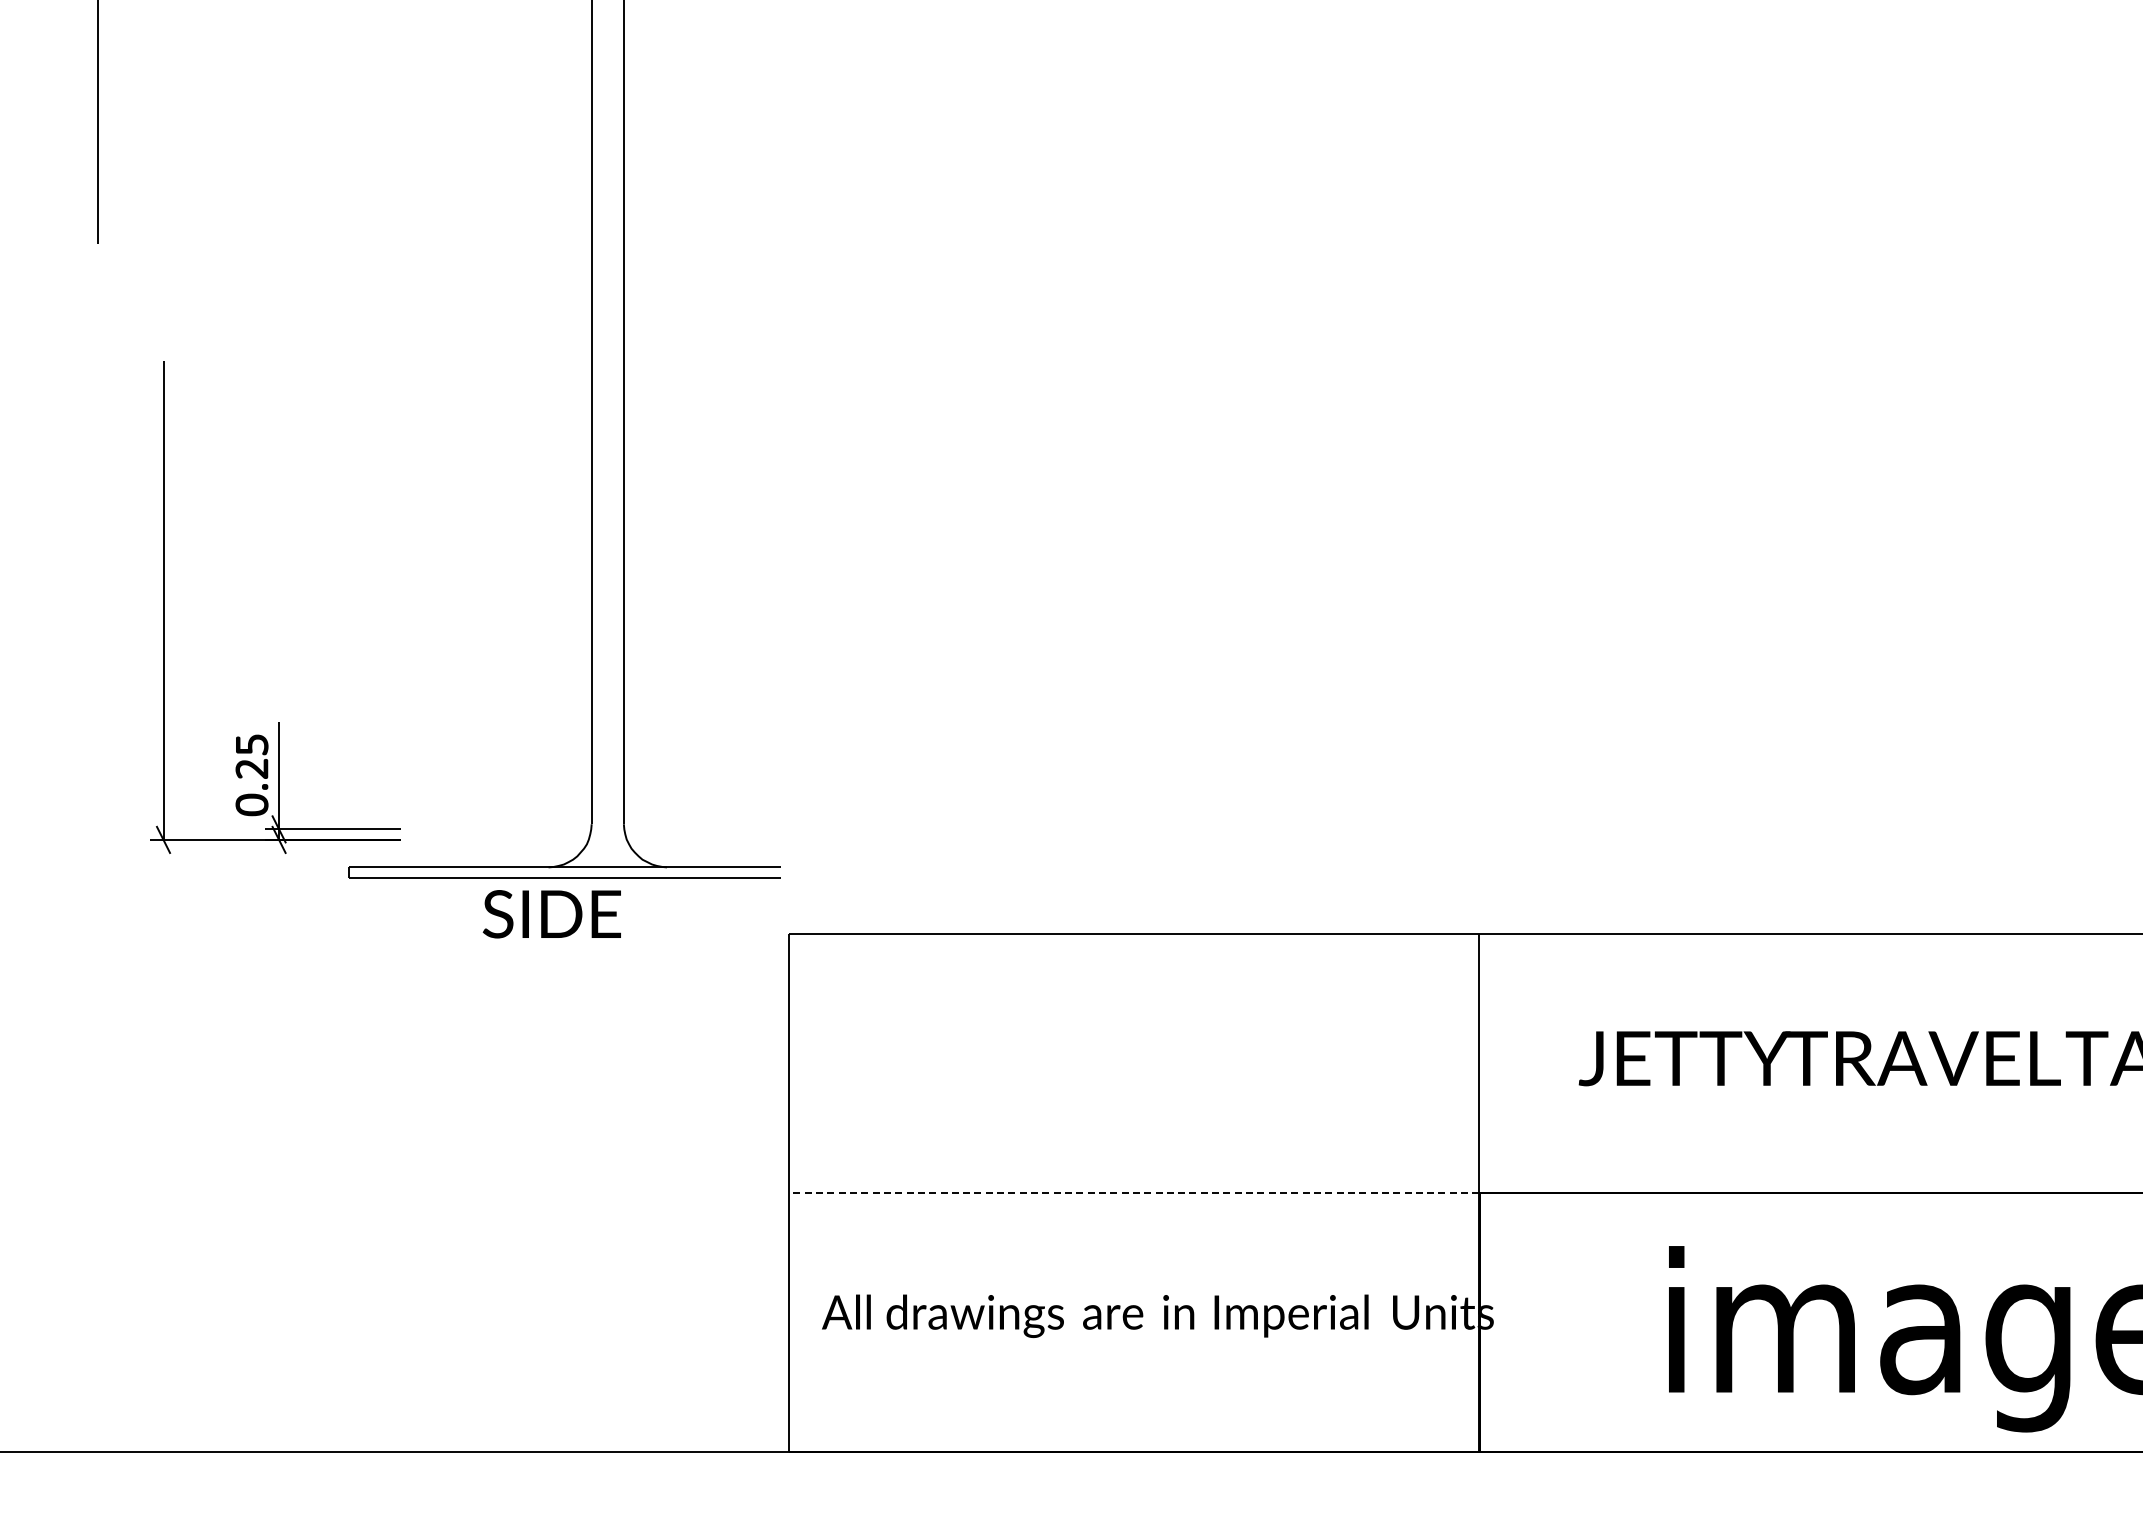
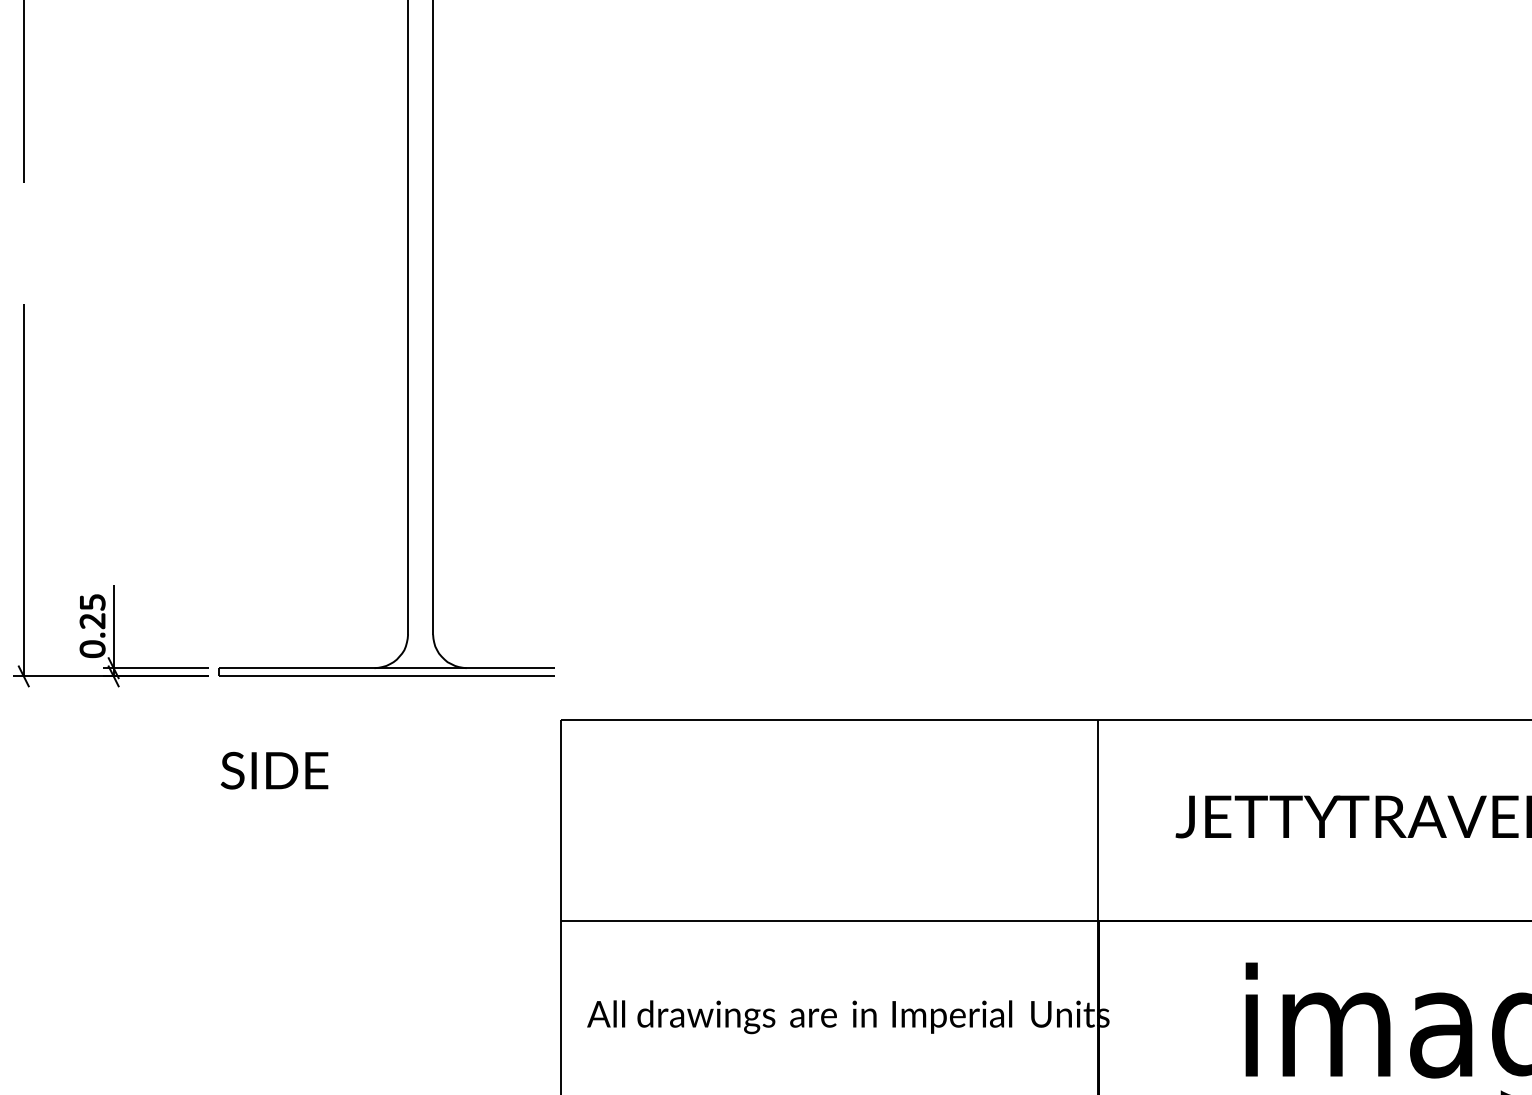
part: (164, 607) -> (24, 495), moved
text: (551, 914) -> (274, 770), moved
line: (1133, 1193) -> (829, 921), dashed -> solid

